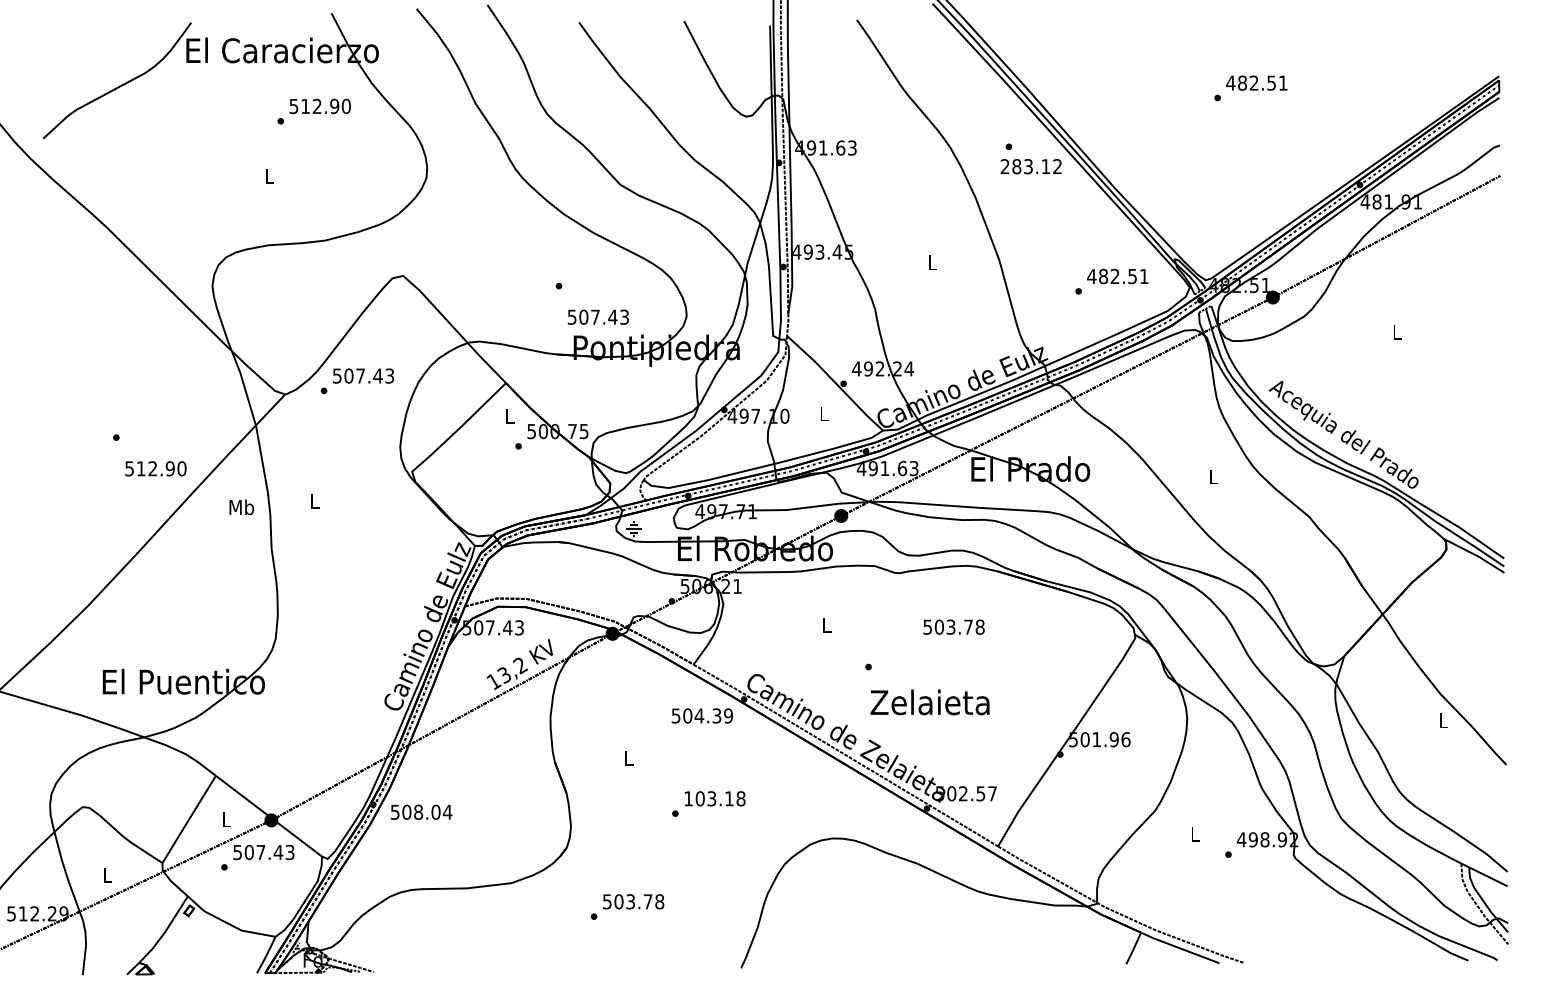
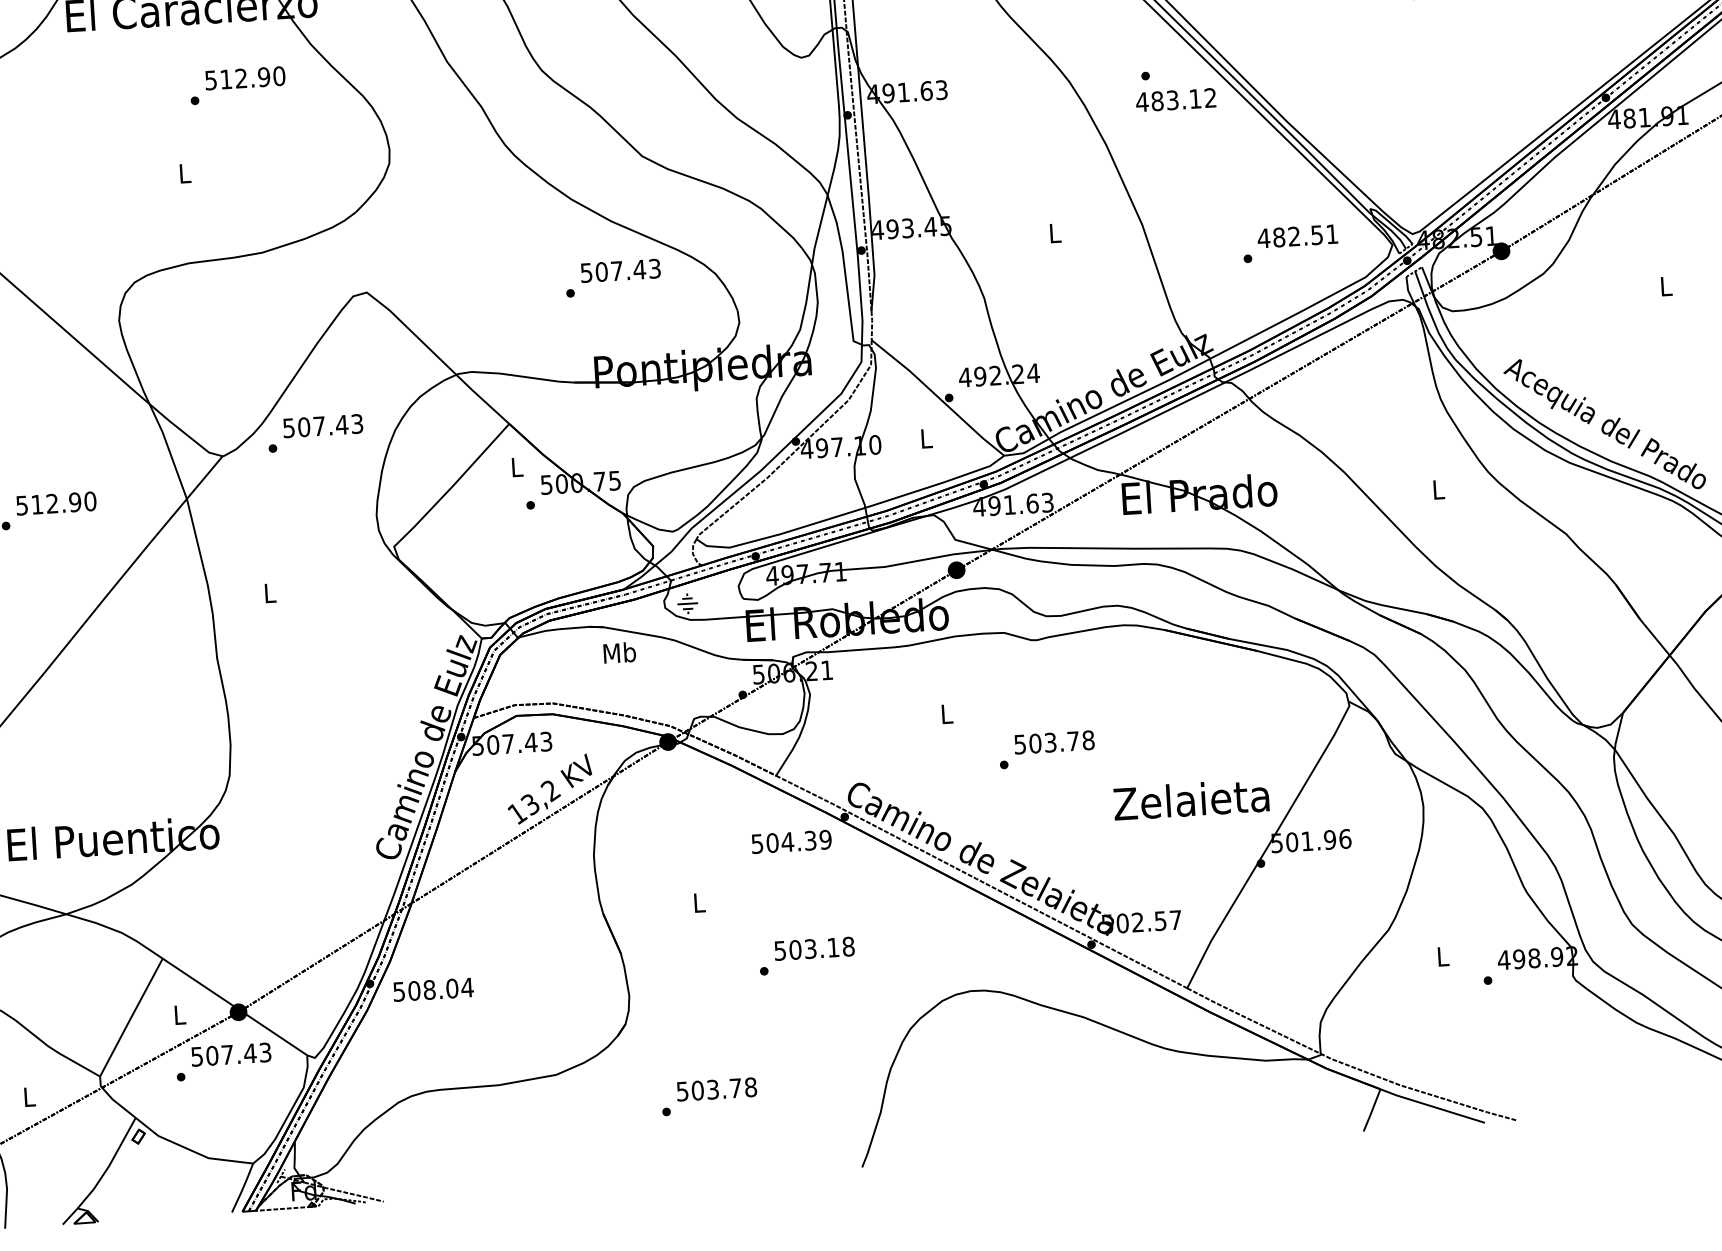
text: (1004, 166) -> (1141, 102), 283.12 -> 483.12
text: (597, 316) -> (619, 269), moved
text: (155, 468) -> (55, 503), moved
text: (241, 507) -> (619, 653), moved
text: (953, 626) -> (1053, 741), moved
text: (929, 702) -> (1190, 799), moved
text: (688, 798) -> (780, 950), 103.18 -> 503.18

